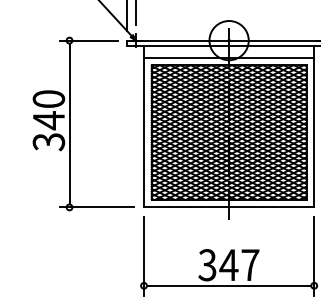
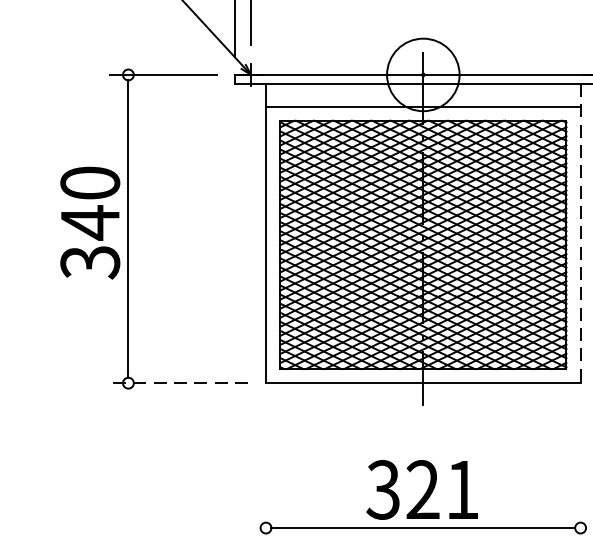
line: (314, 126) -> (581, 233), solid -> dashed
line: (96, 207) -> (178, 383), solid -> dashed
line: (144, 256) -> (266, 473), removed
line: (314, 256) -> (581, 473), removed
text: (239, 264) -> (442, 488), 347 -> 321

